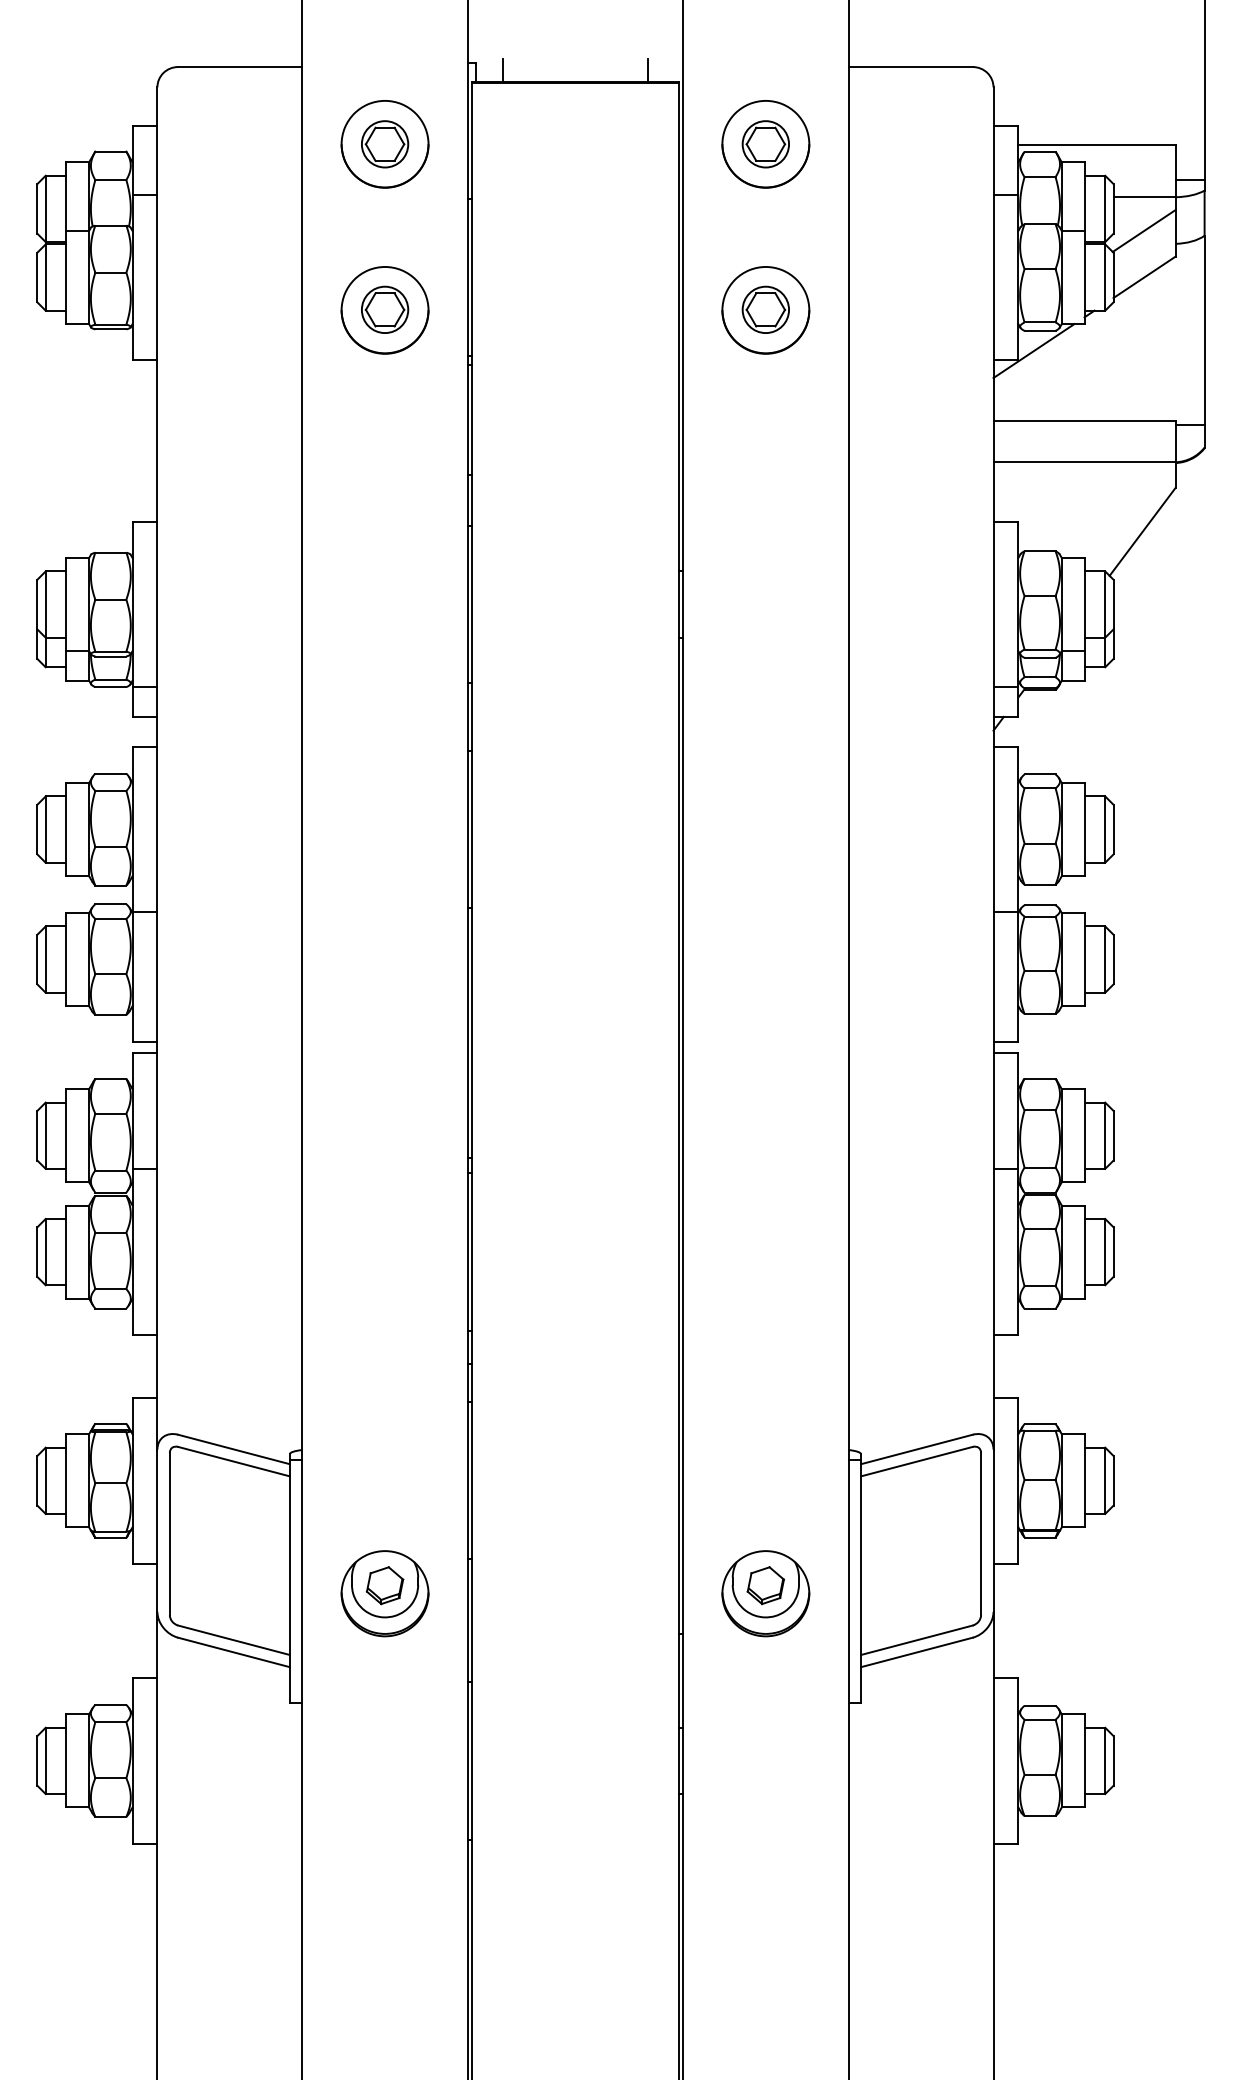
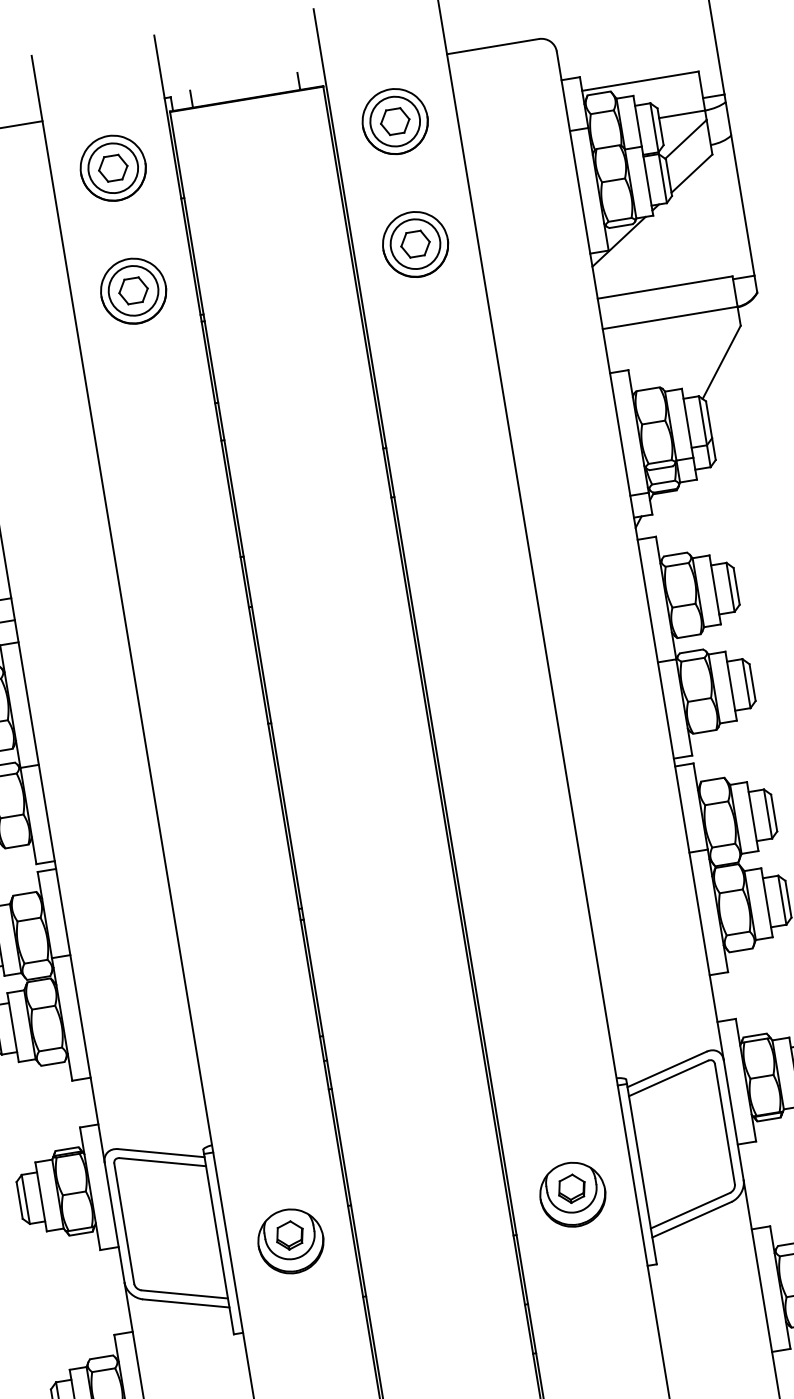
circle: (384, 144) -> (112, 168), size x1.43
circle: (765, 144) -> (394, 121), size x1.43
circle: (384, 309) -> (133, 290), size x1.43
circle: (765, 309) -> (415, 243), size x1.43

